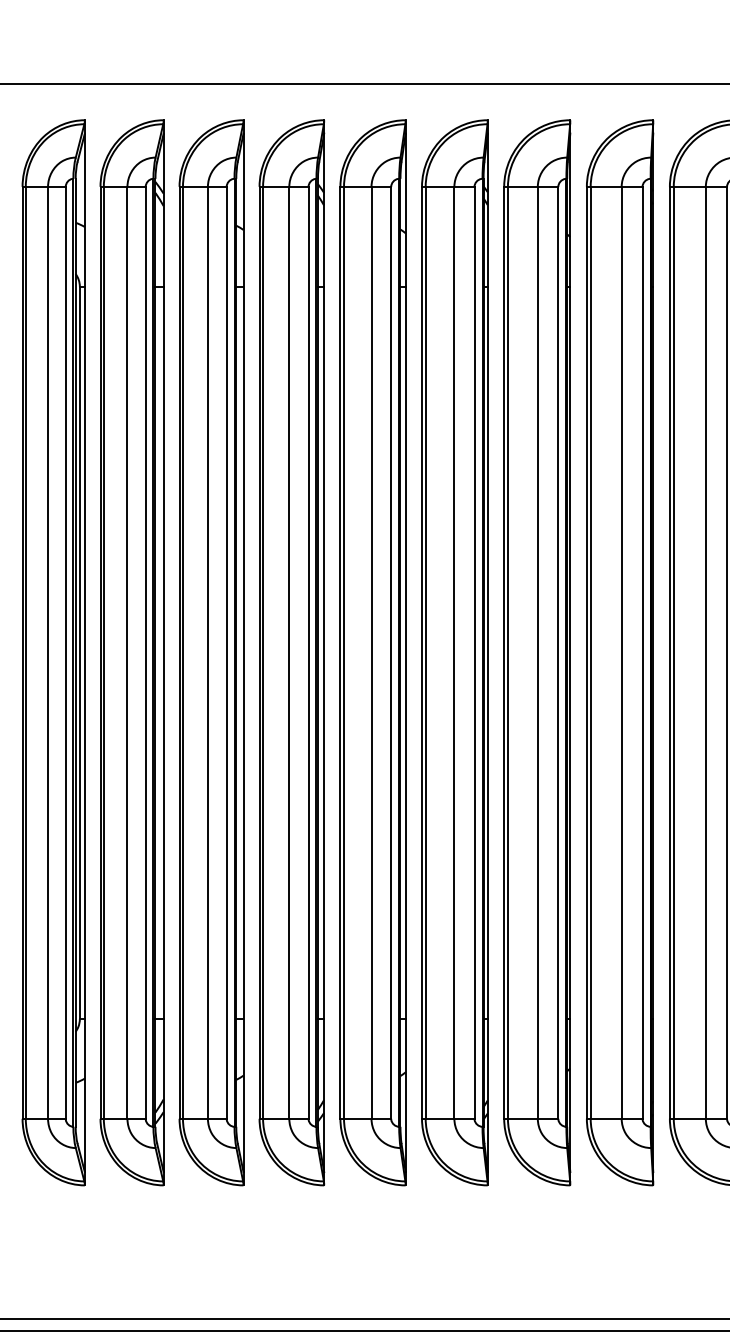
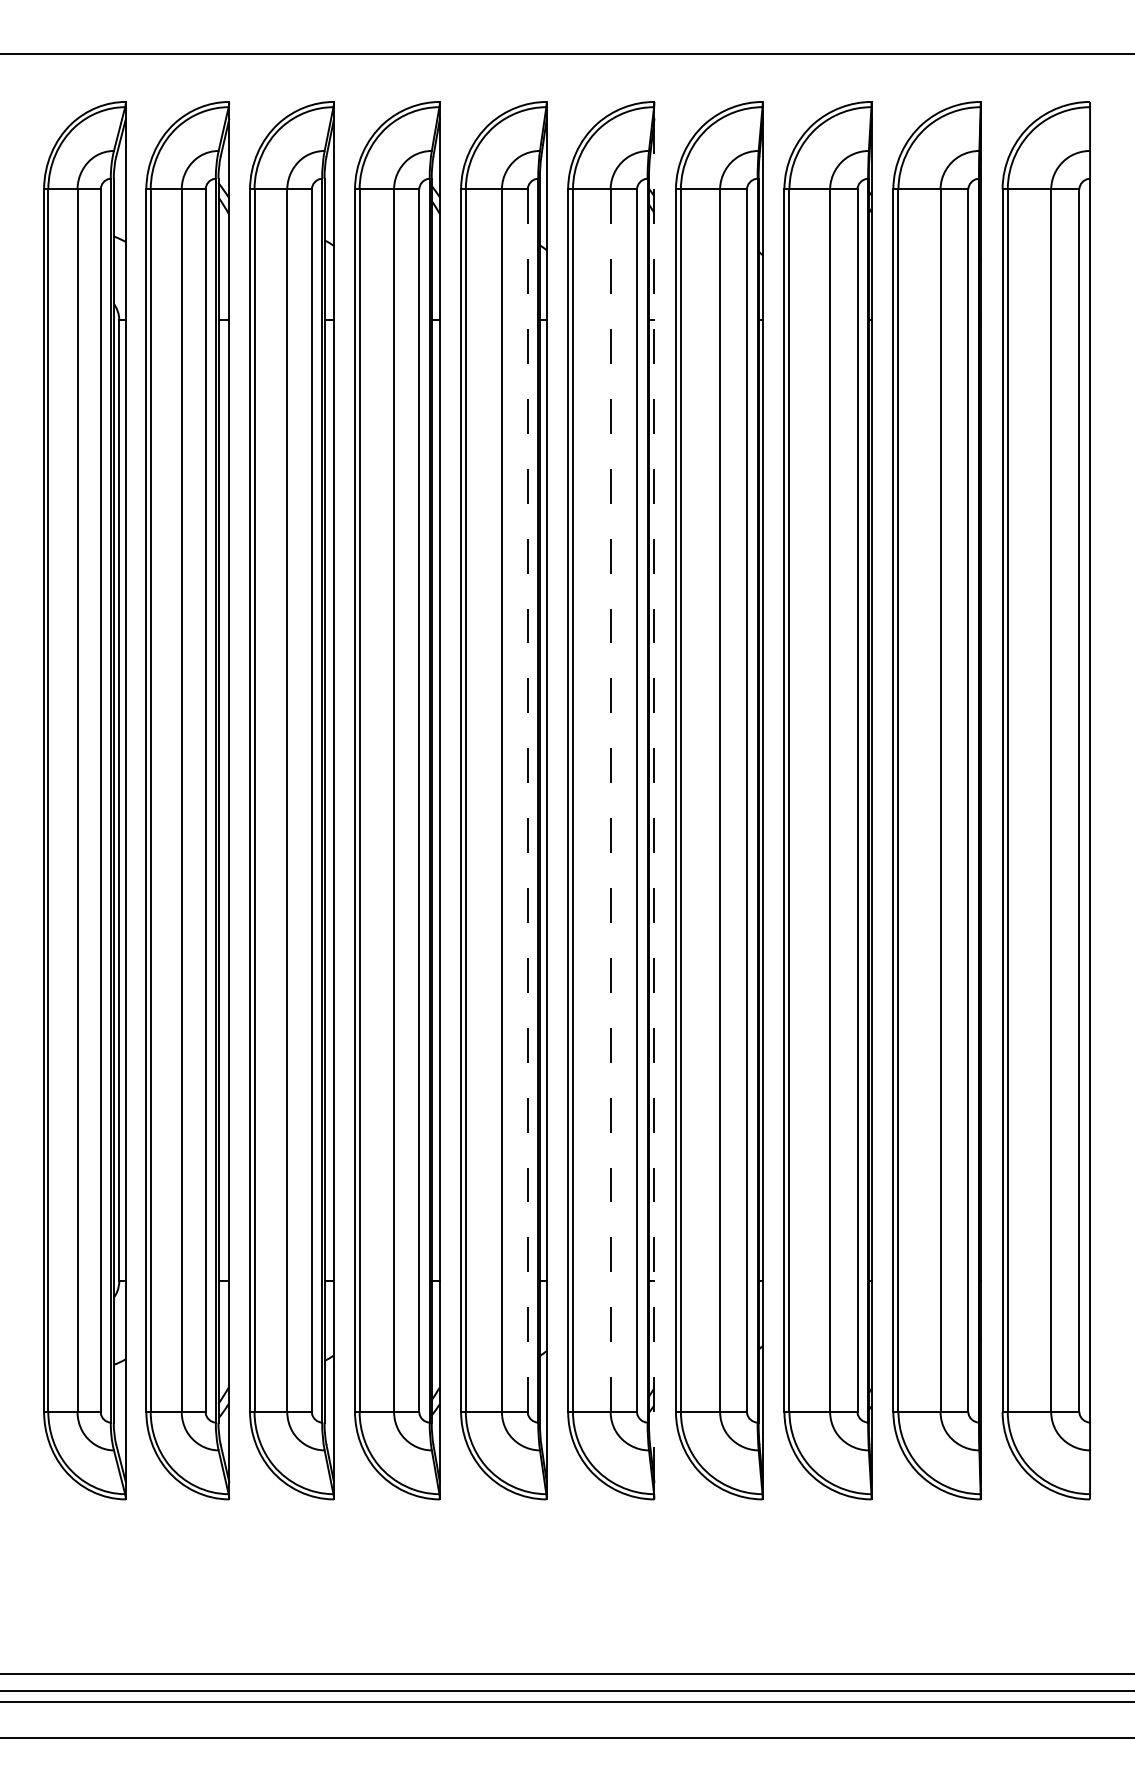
line: (391, 652) -> (527, 800), solid -> dashed
line: (454, 652) -> (610, 800), solid -> dashed
line: (487, 653) -> (654, 801), solid -> dashed

